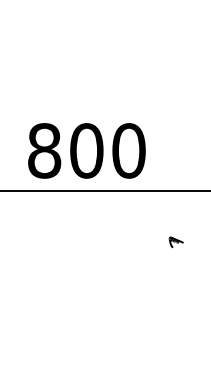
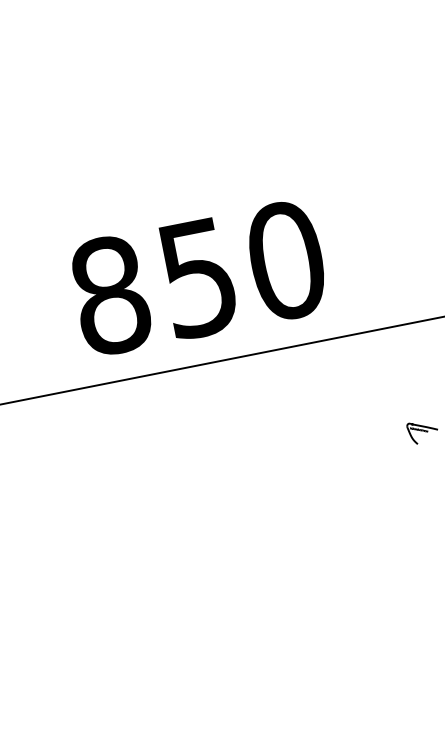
text: (86, 150) -> (197, 277), 800 -> 850

